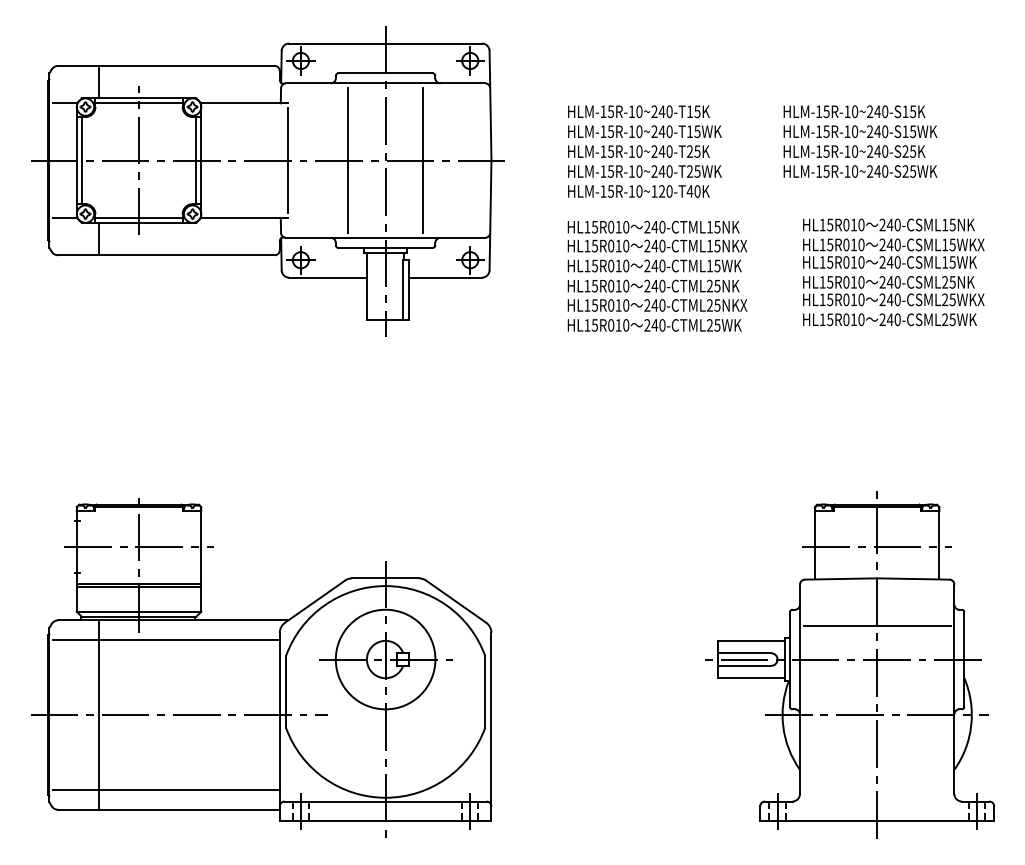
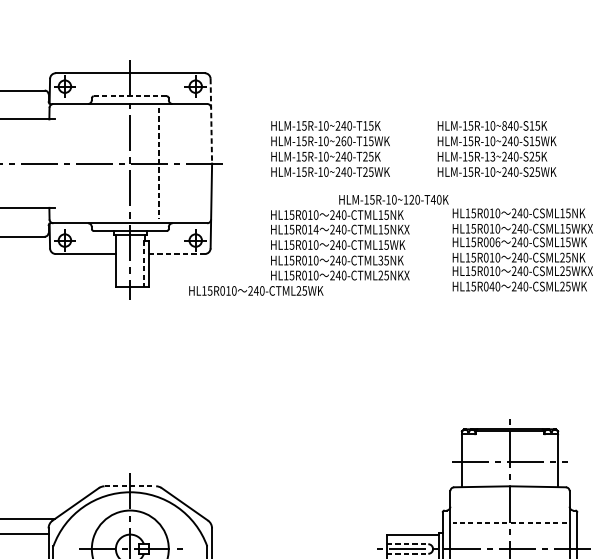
line: (385, 73) -> (130, 96), solid -> dashed
line: (490, 105) -> (211, 121), solid -> dashed
text: (870, 111) -> (504, 125), HLM-15R-10~240-S15K -> HLM-15R-10~840-S15K
text: (661, 131) -> (343, 141), HLM-15R-10~240-T15WK -> HLM-15R-10~260-T15WK
text: (854, 151) -> (492, 156), HLM-15R-10~240-S25K -> HLM-15R-13~240-S25K
line: (288, 160) -> (55, 163), removed
line: (348, 160) -> (101, 163), removed
line: (422, 161) -> (158, 164), solid -> dashed
text: (638, 191) -> (393, 199), moved
text: (625, 245) -> (315, 229), HL15R010 -> HL15R014
text: (857, 262) -> (494, 242), HL15R010 -> HL15R006
line: (446, 277) -> (177, 253), solid -> dashed
text: (709, 286) -> (380, 260), 240-CTML25NK -> 240-CTML35NK
line: (403, 290) -> (144, 263), solid -> dashed
text: (853, 319) -> (491, 286), HL15R010 -> HL15R040
text: (654, 325) -> (256, 291), moved
line: (386, 578) -> (131, 486), solid -> dashed
line: (877, 626) -> (510, 523), solid -> dashed
line: (744, 653) -> (407, 544), solid -> dashed
line: (744, 665) -> (407, 553), solid -> dashed

